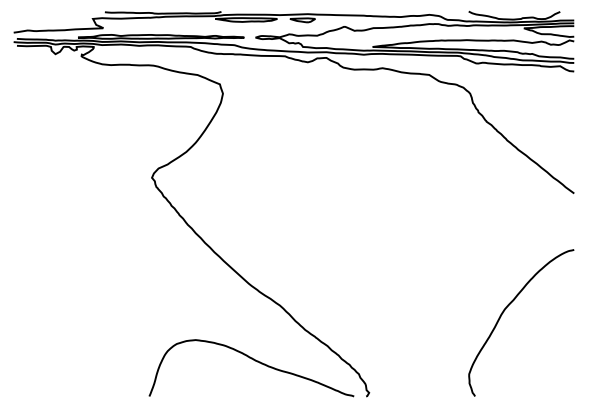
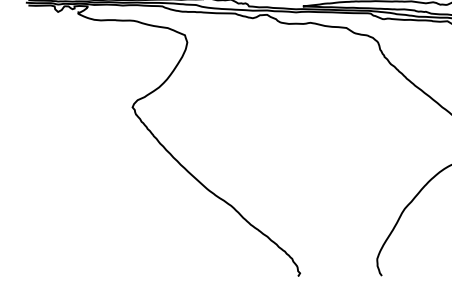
curve: (255, 361) -> (212, 249), removed

